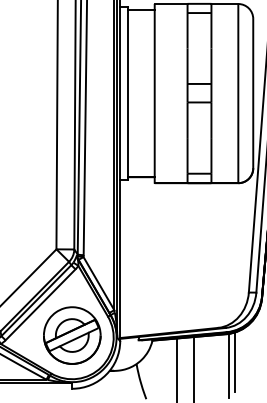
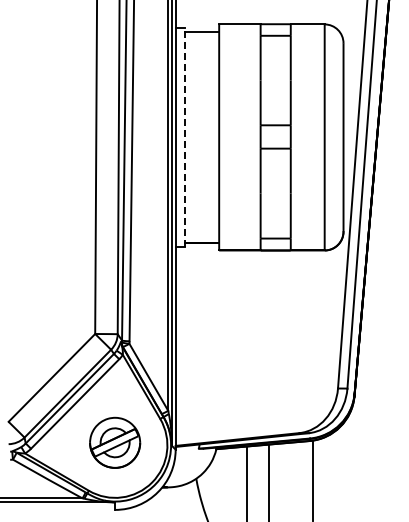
line: (128, 92) -> (185, 136), solid -> dashed
part: (71, 335) -> (114, 442), size x0.7
line: (235, 361) -> (320, 475), removed

